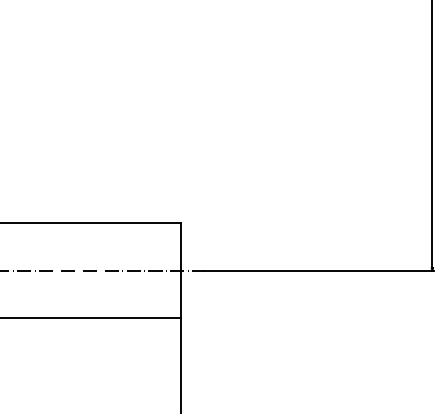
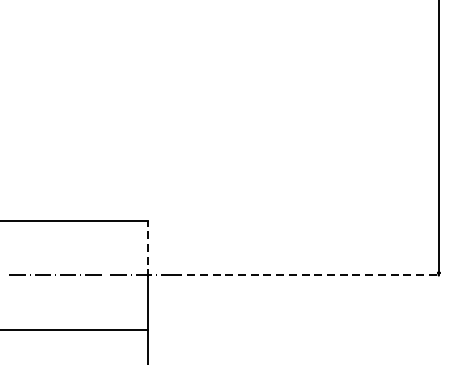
line: (180, 247) -> (147, 248), solid -> dashed
line: (318, 270) -> (307, 275), solid -> dashed

